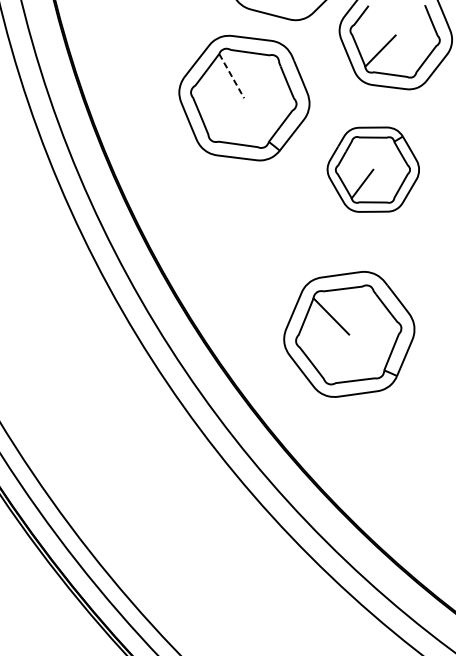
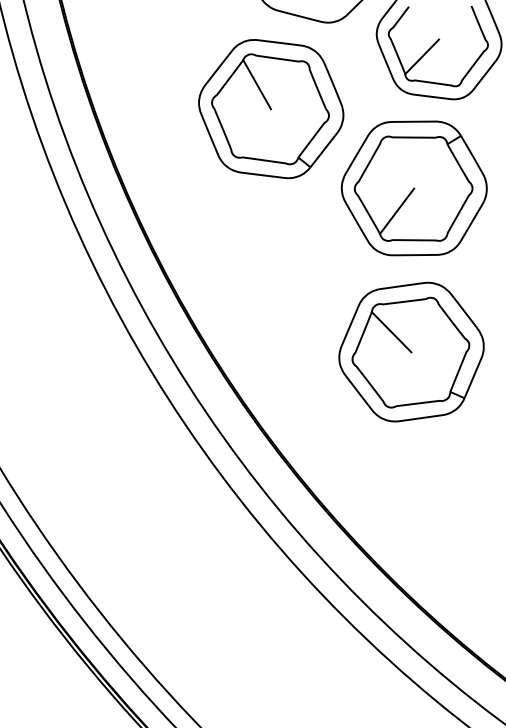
line: (232, 76) -> (257, 85), dashed -> solid
part: (372, 169) -> (413, 188), size x1.43
part: (349, 333) -> (411, 351), moved

